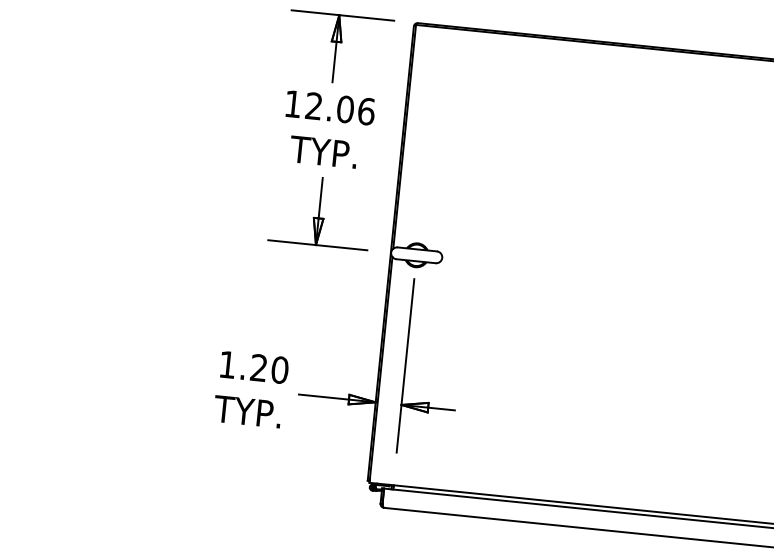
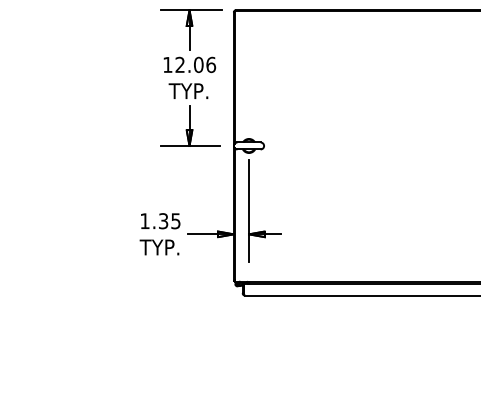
text: (269, 369) -> (169, 221), 1.20 -> 1.35

